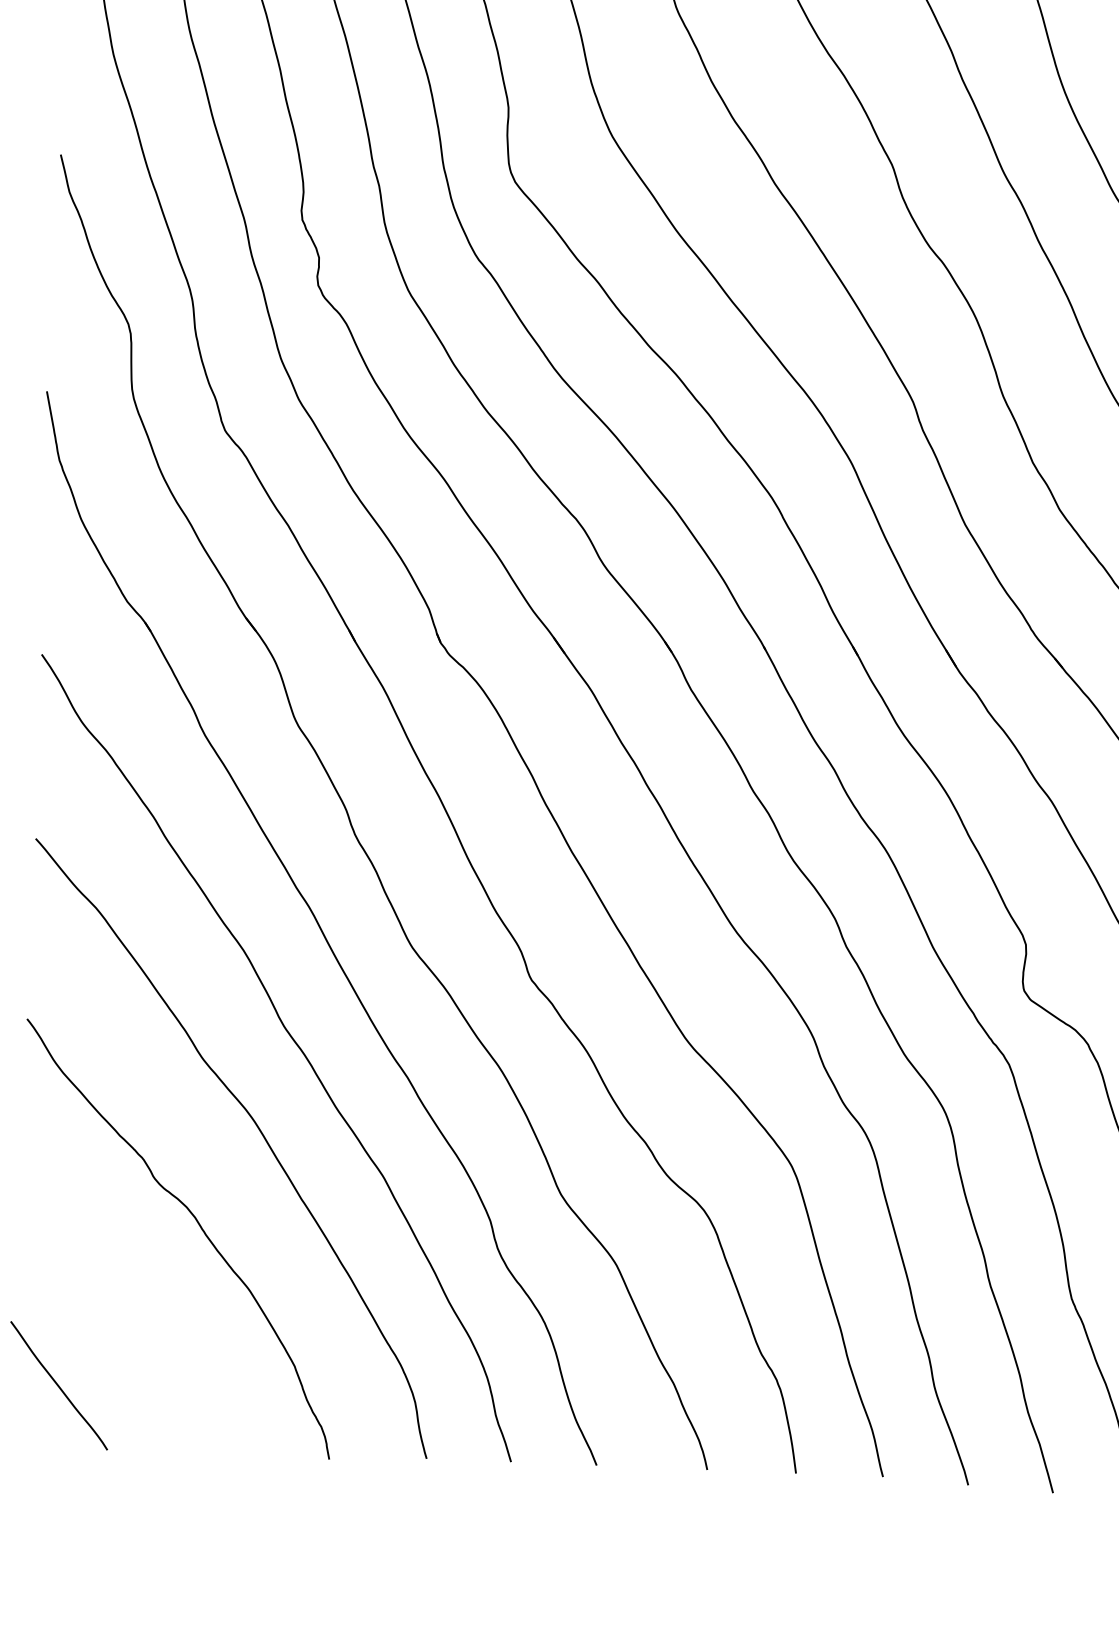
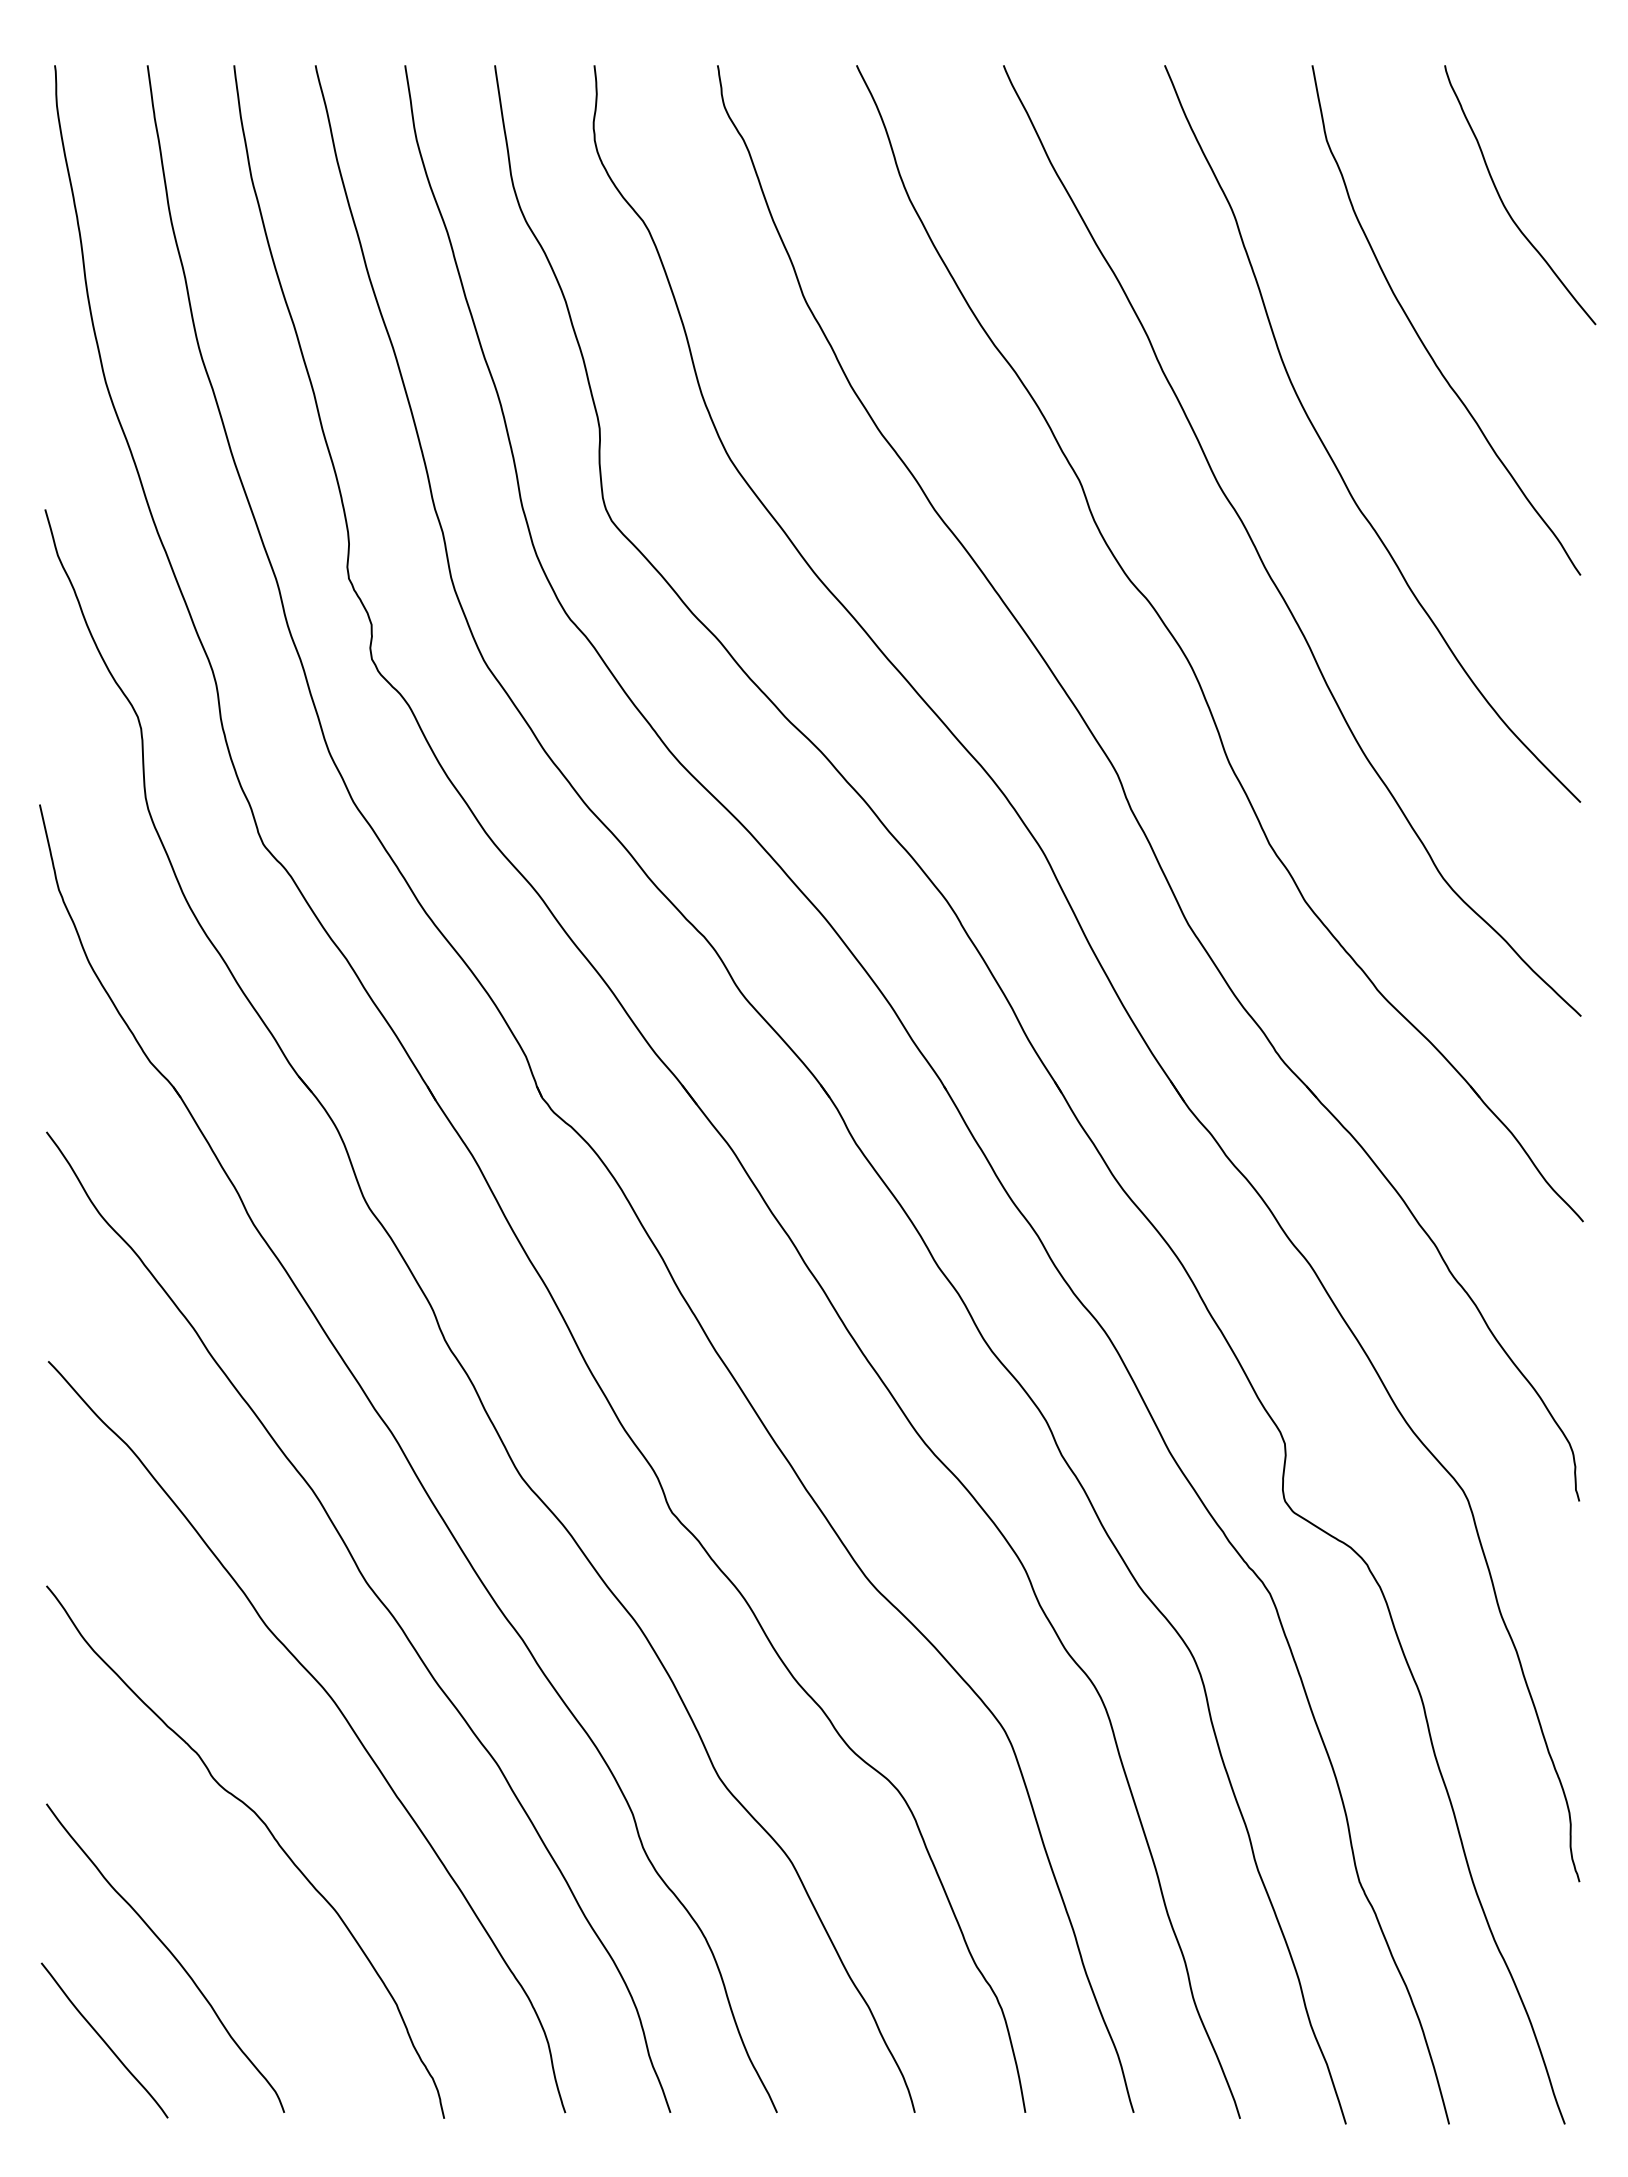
curve: (114, 1317) -> (169, 1952), added

